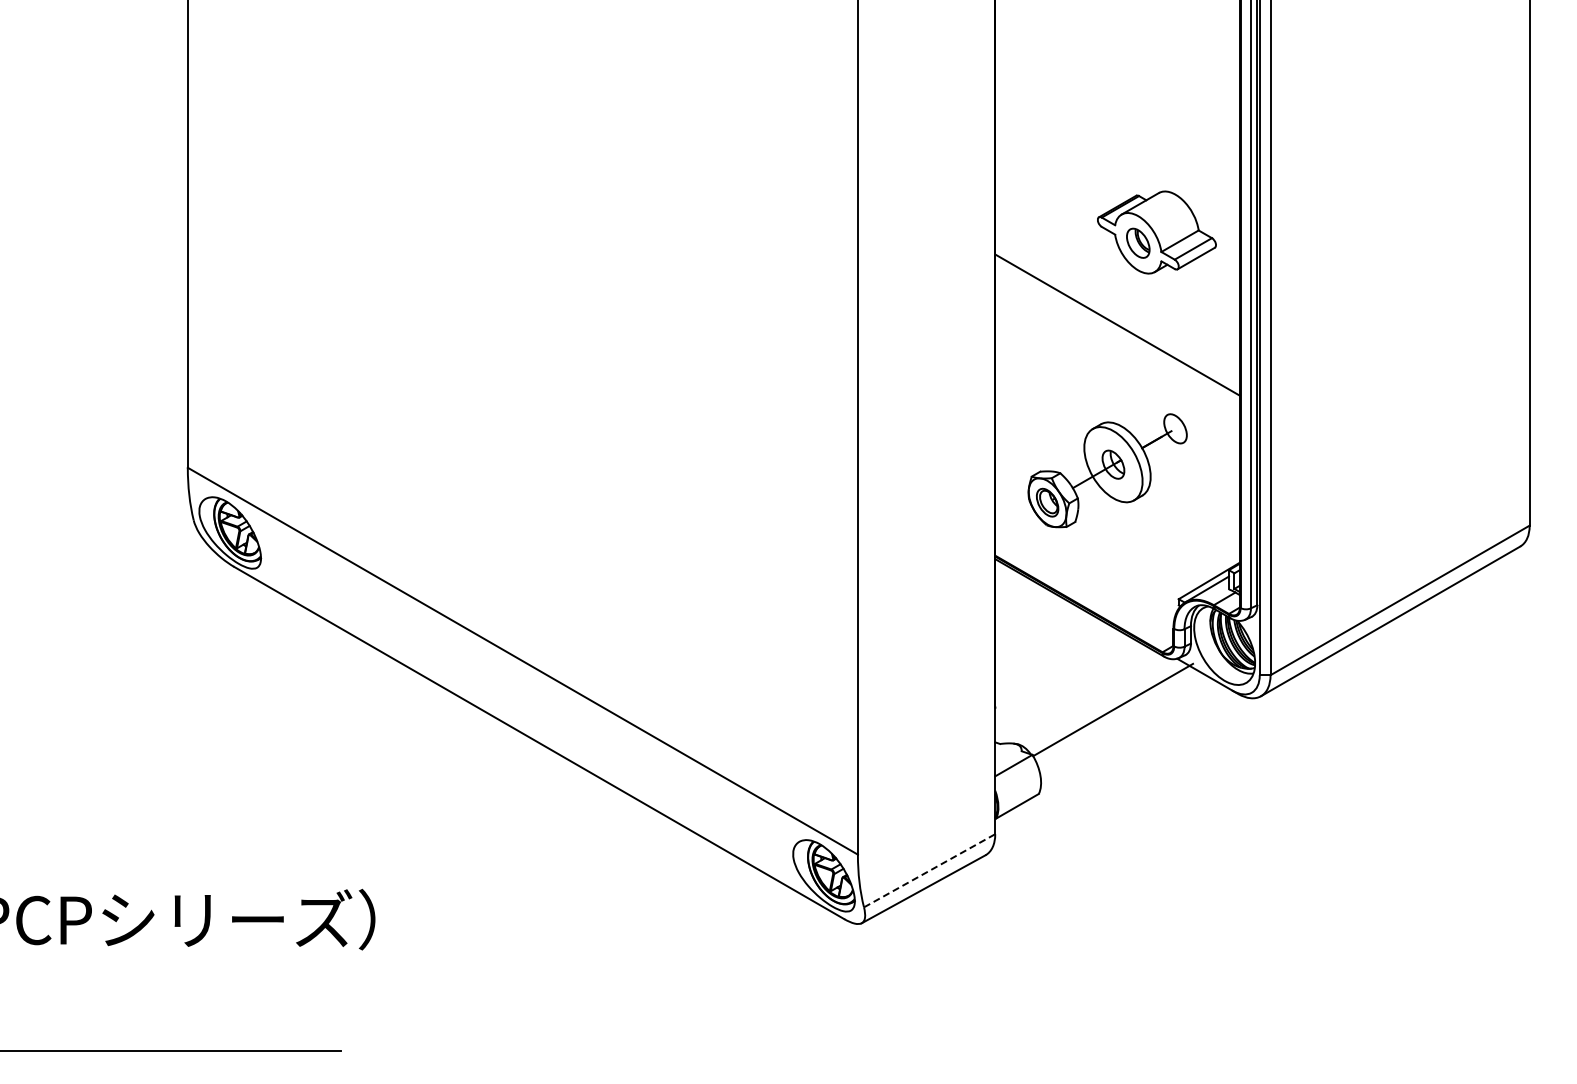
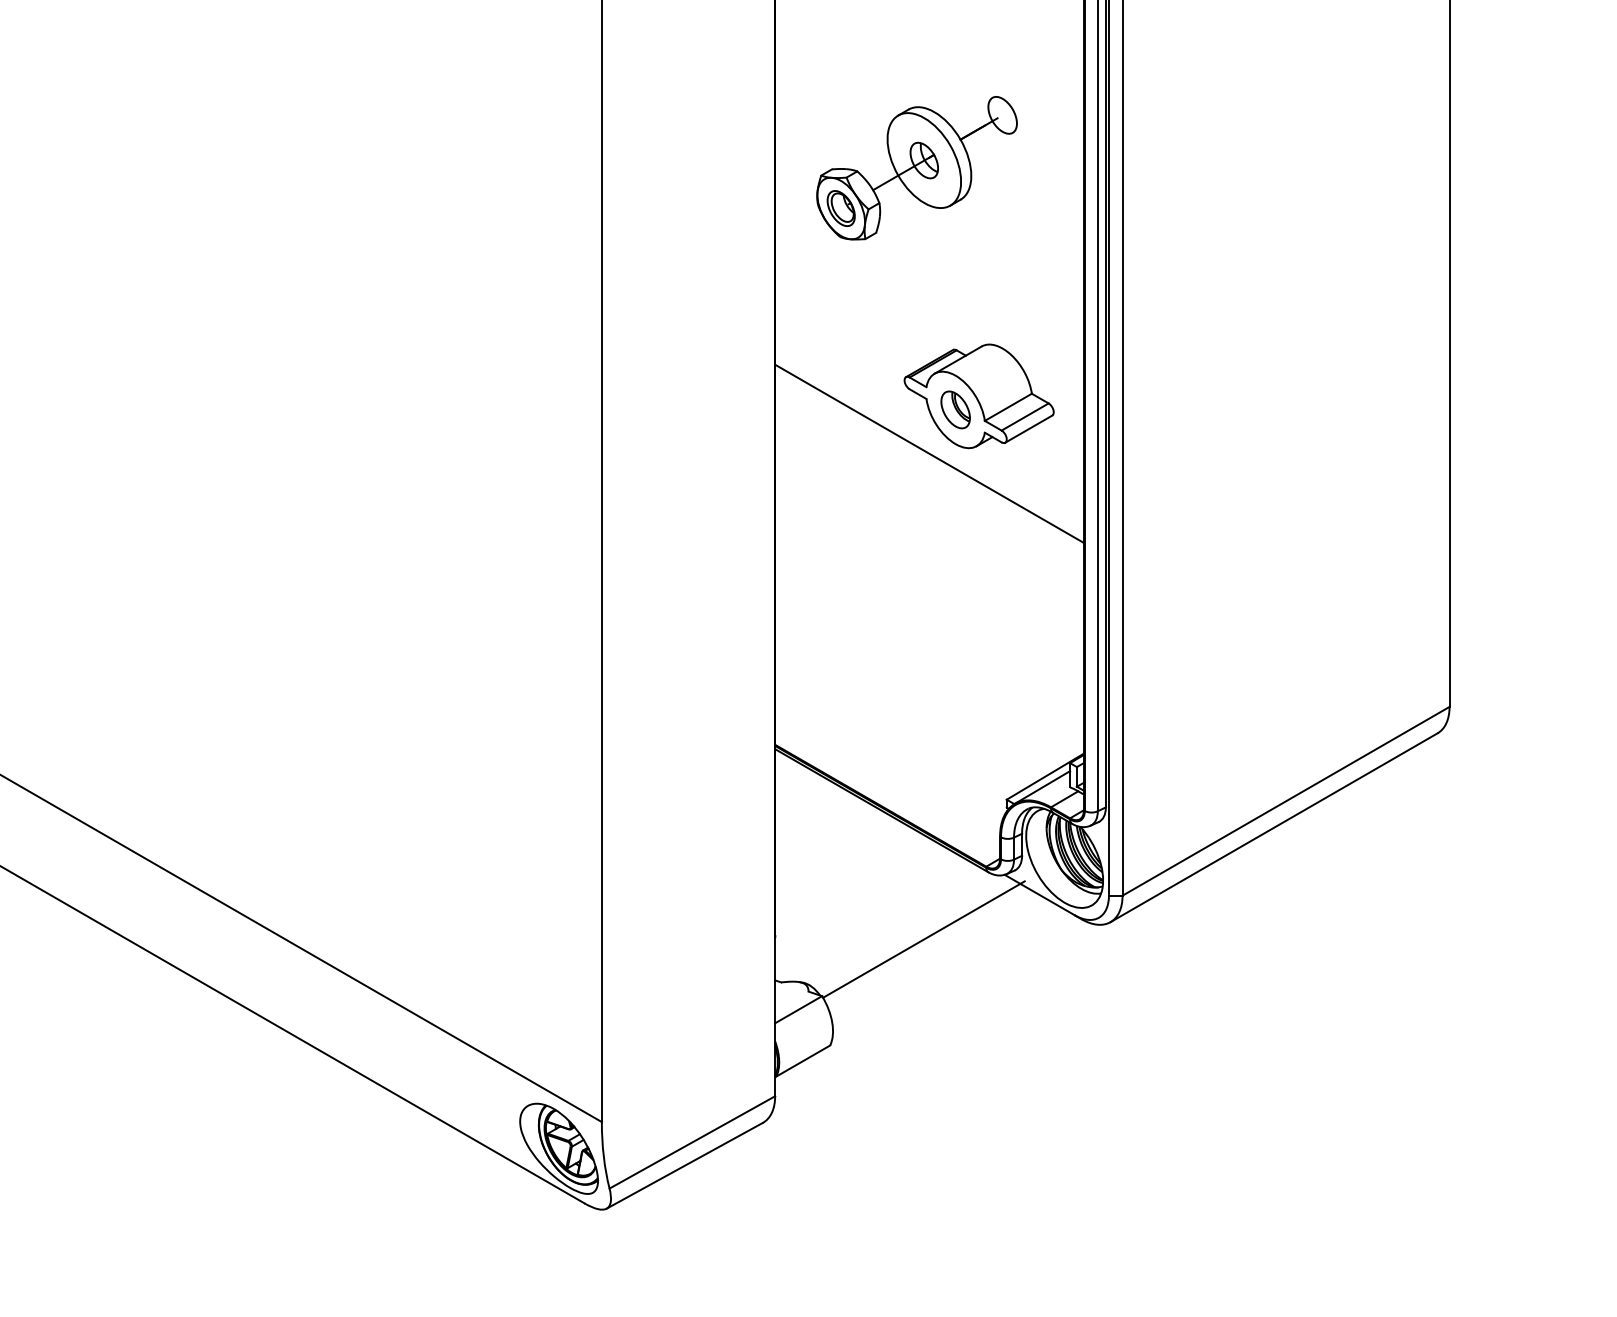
part: (1156, 232) -> (978, 396), moved
part: (1107, 470) -> (916, 167), moved
line: (930, 870) -> (693, 1142), dashed -> solid

